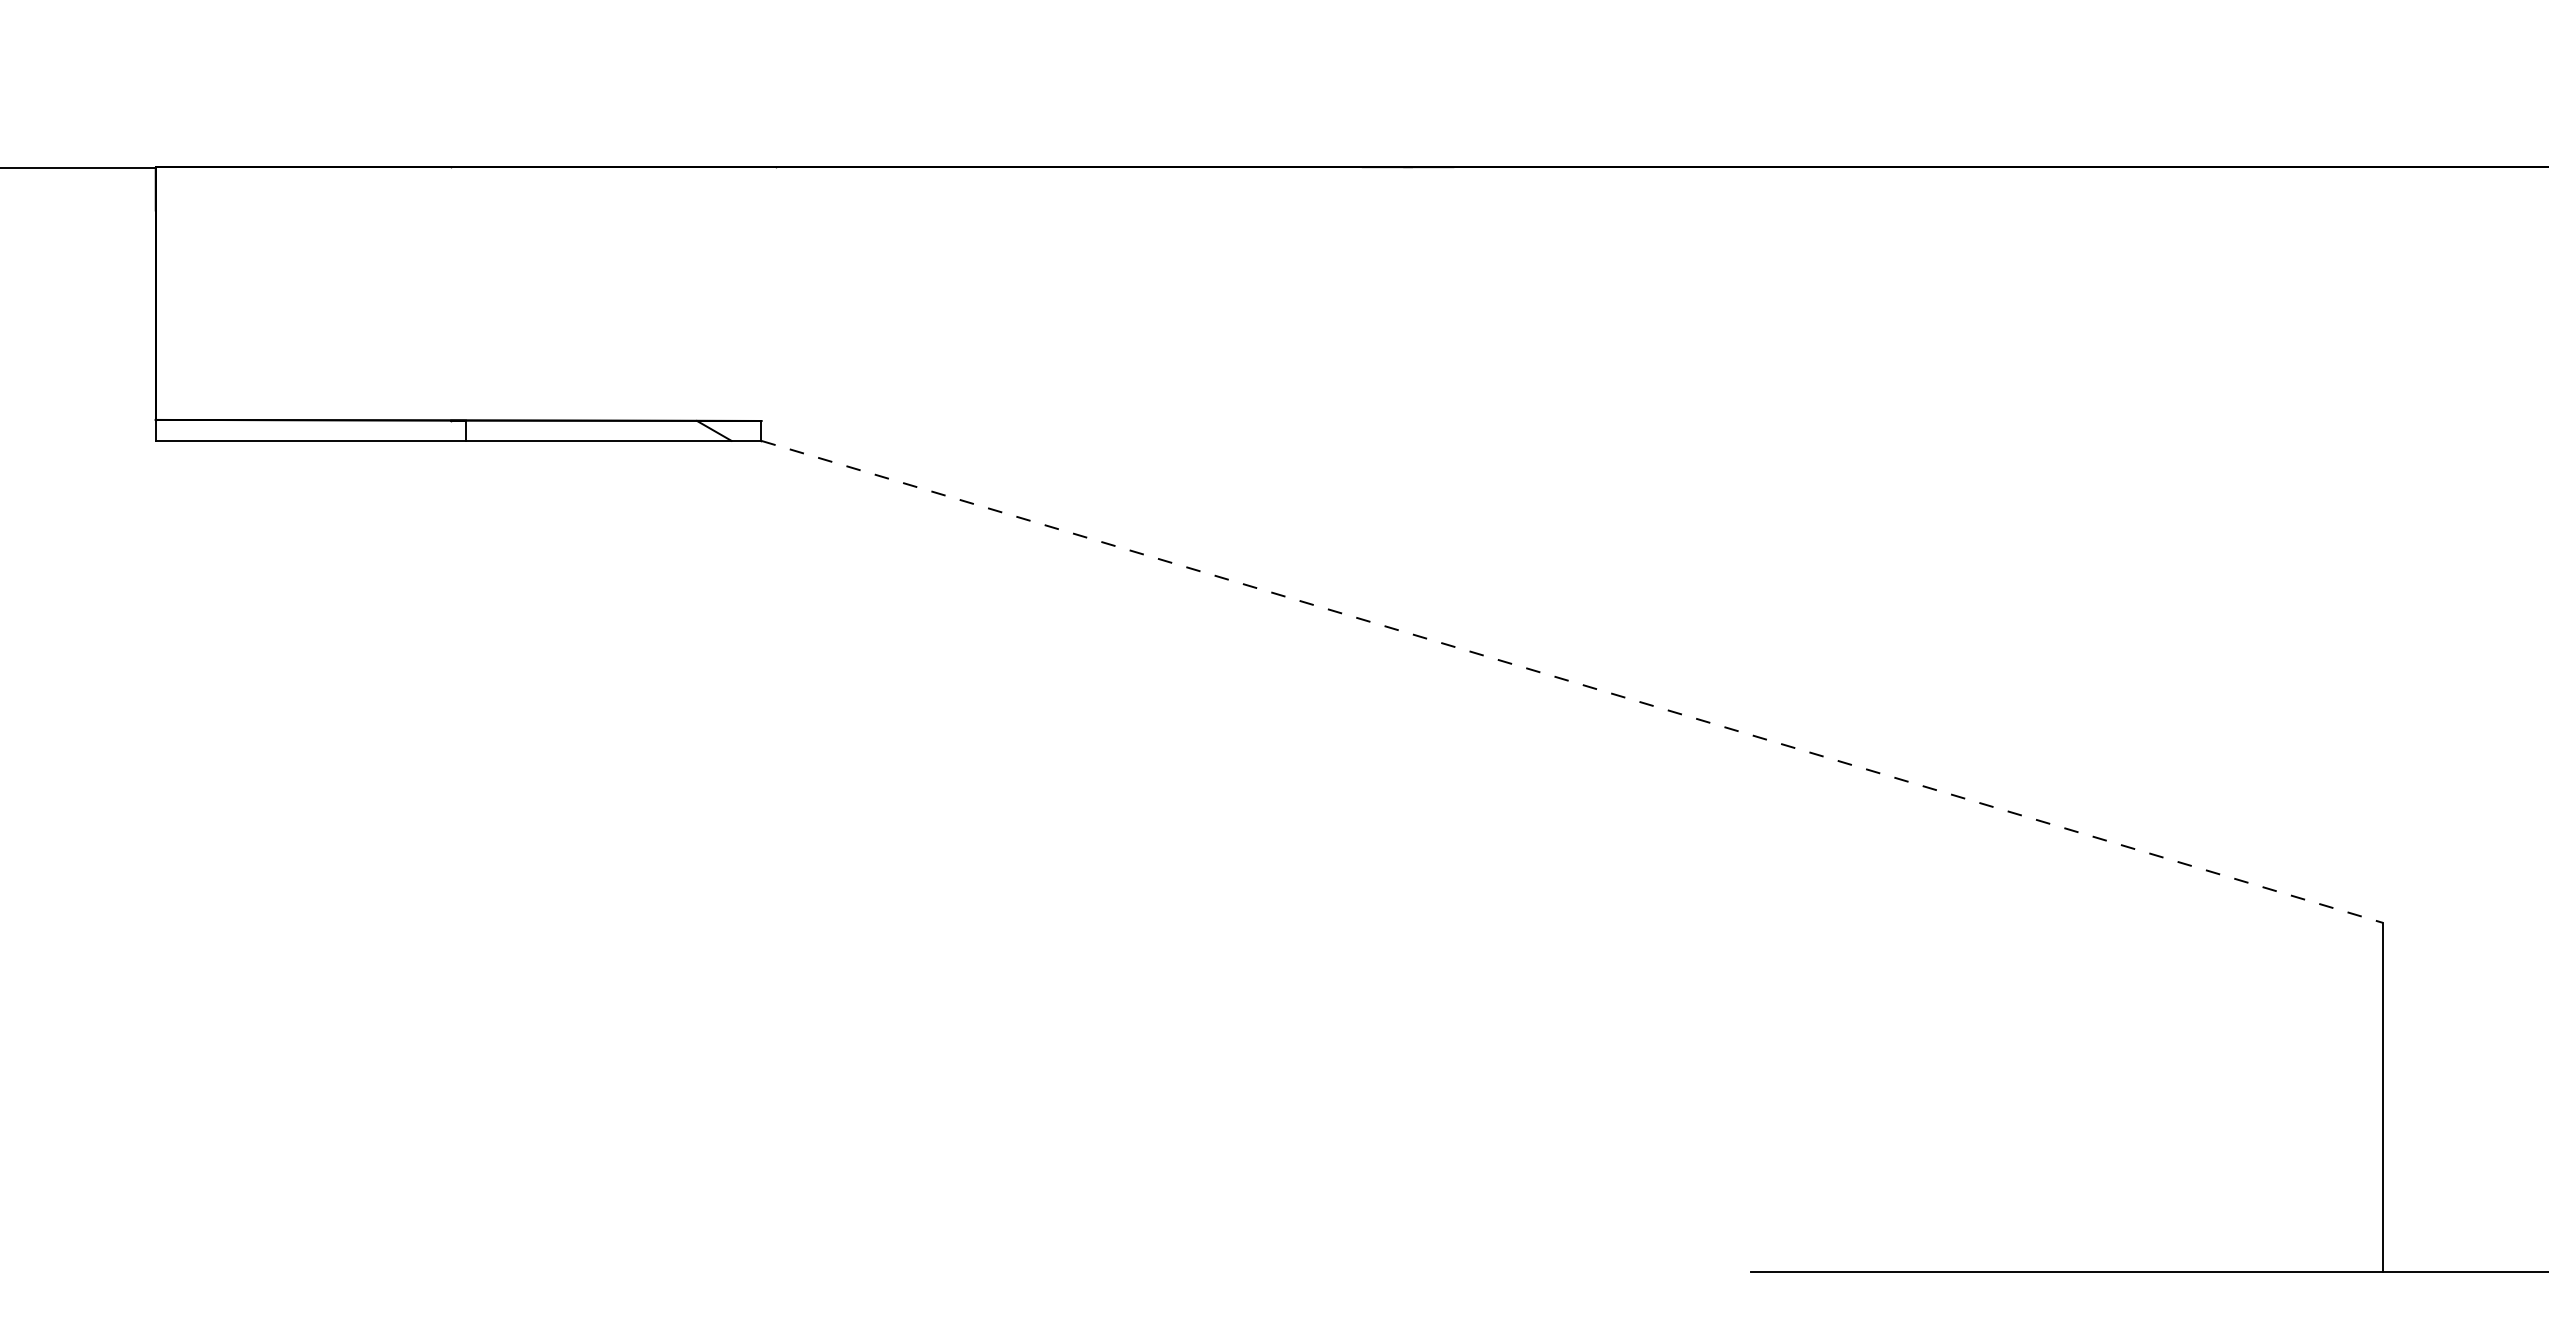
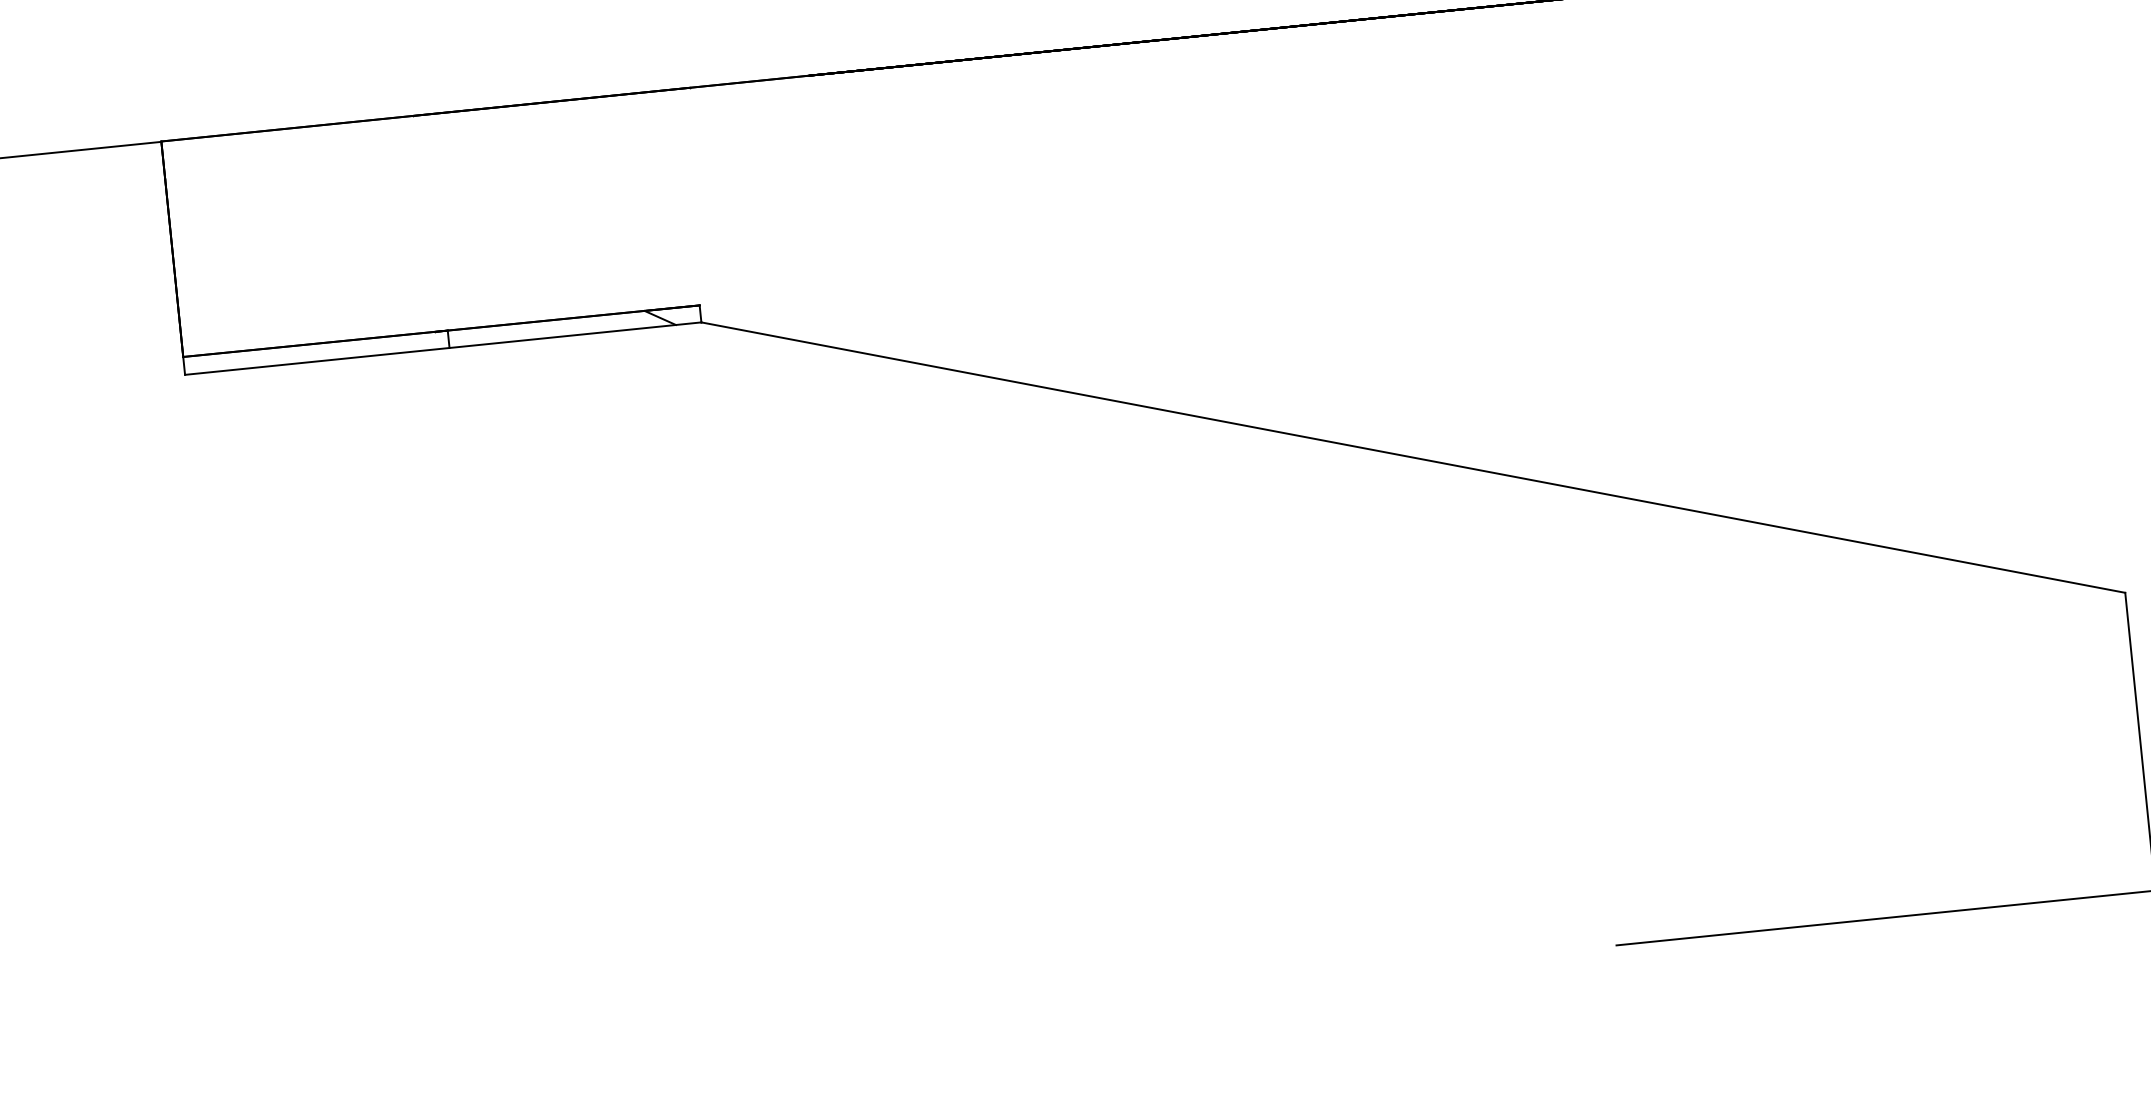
line: (1572, 681) -> (1413, 457), dashed -> solid

